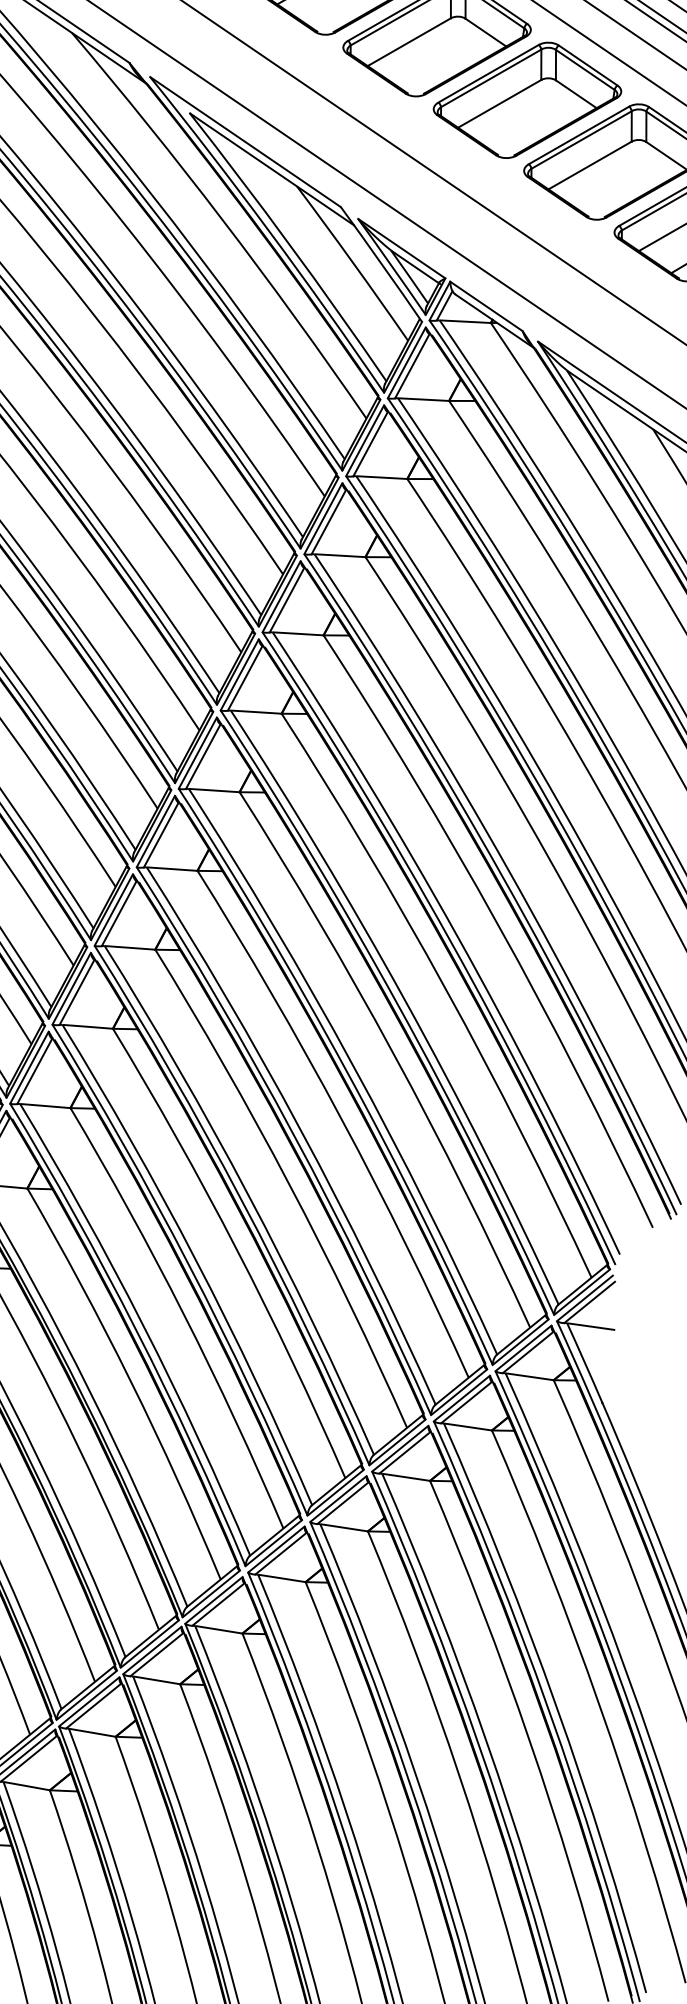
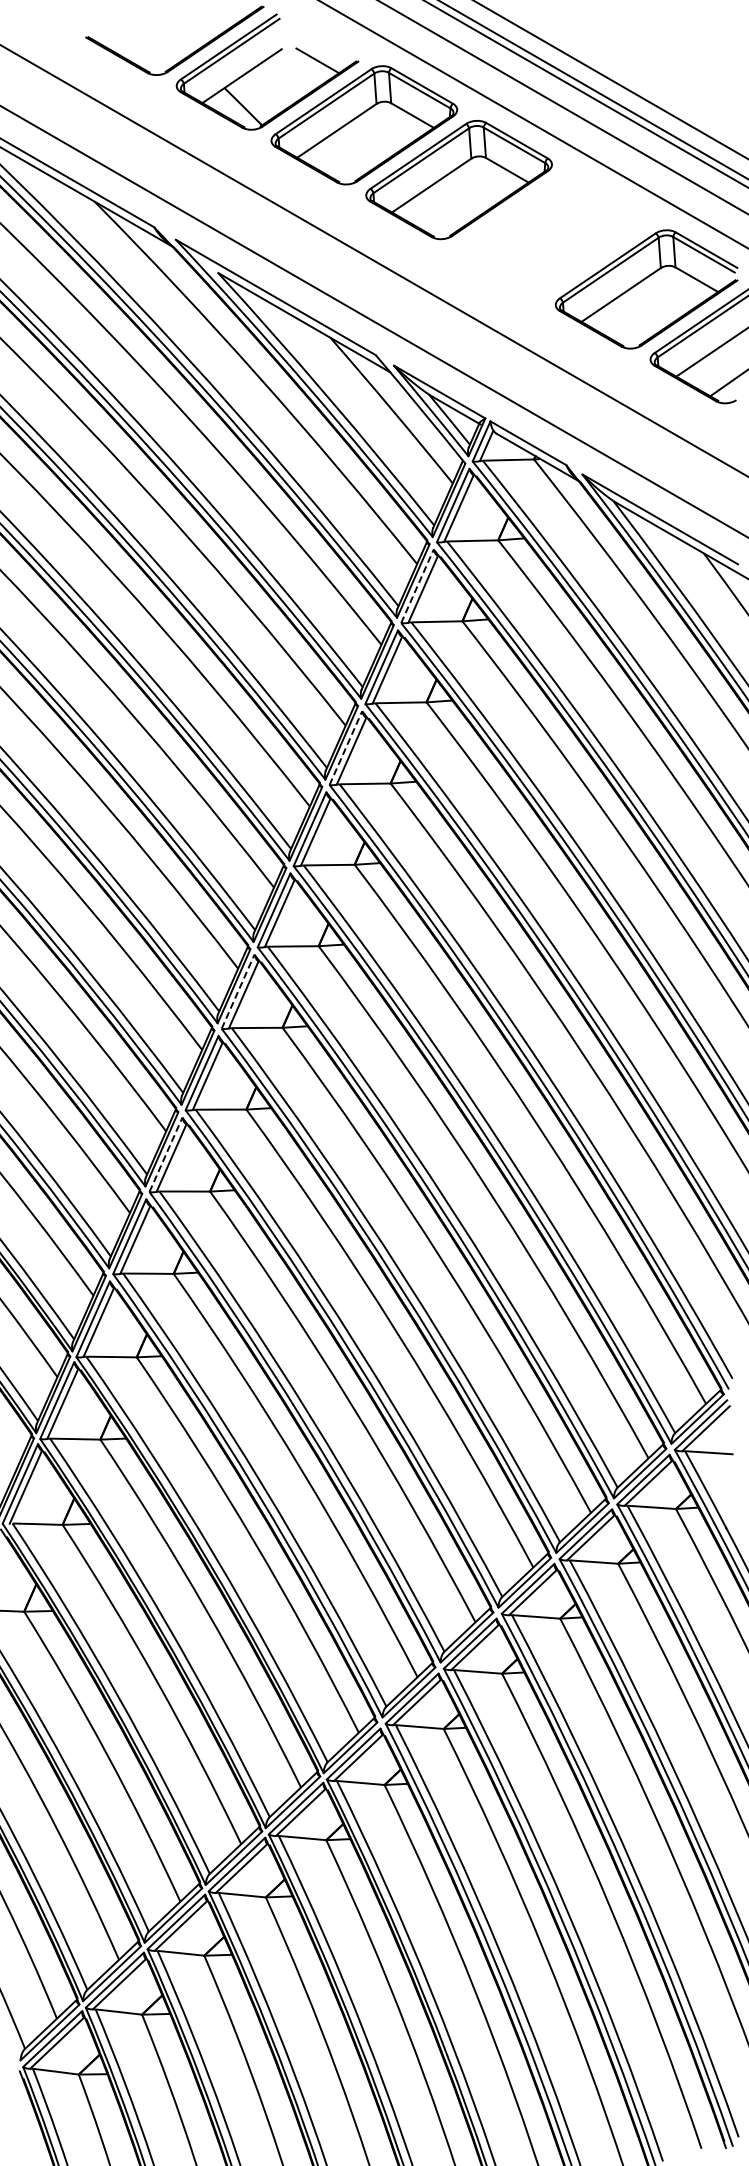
part: (527, 100) -> (553, 234), removed
line: (365, 439) -> (417, 585), solid -> dashed
line: (282, 596) -> (346, 747), solid -> dashed
line: (156, 831) -> (238, 991), solid -> dashed
line: (71, 988) -> (165, 1154), solid -> dashed

